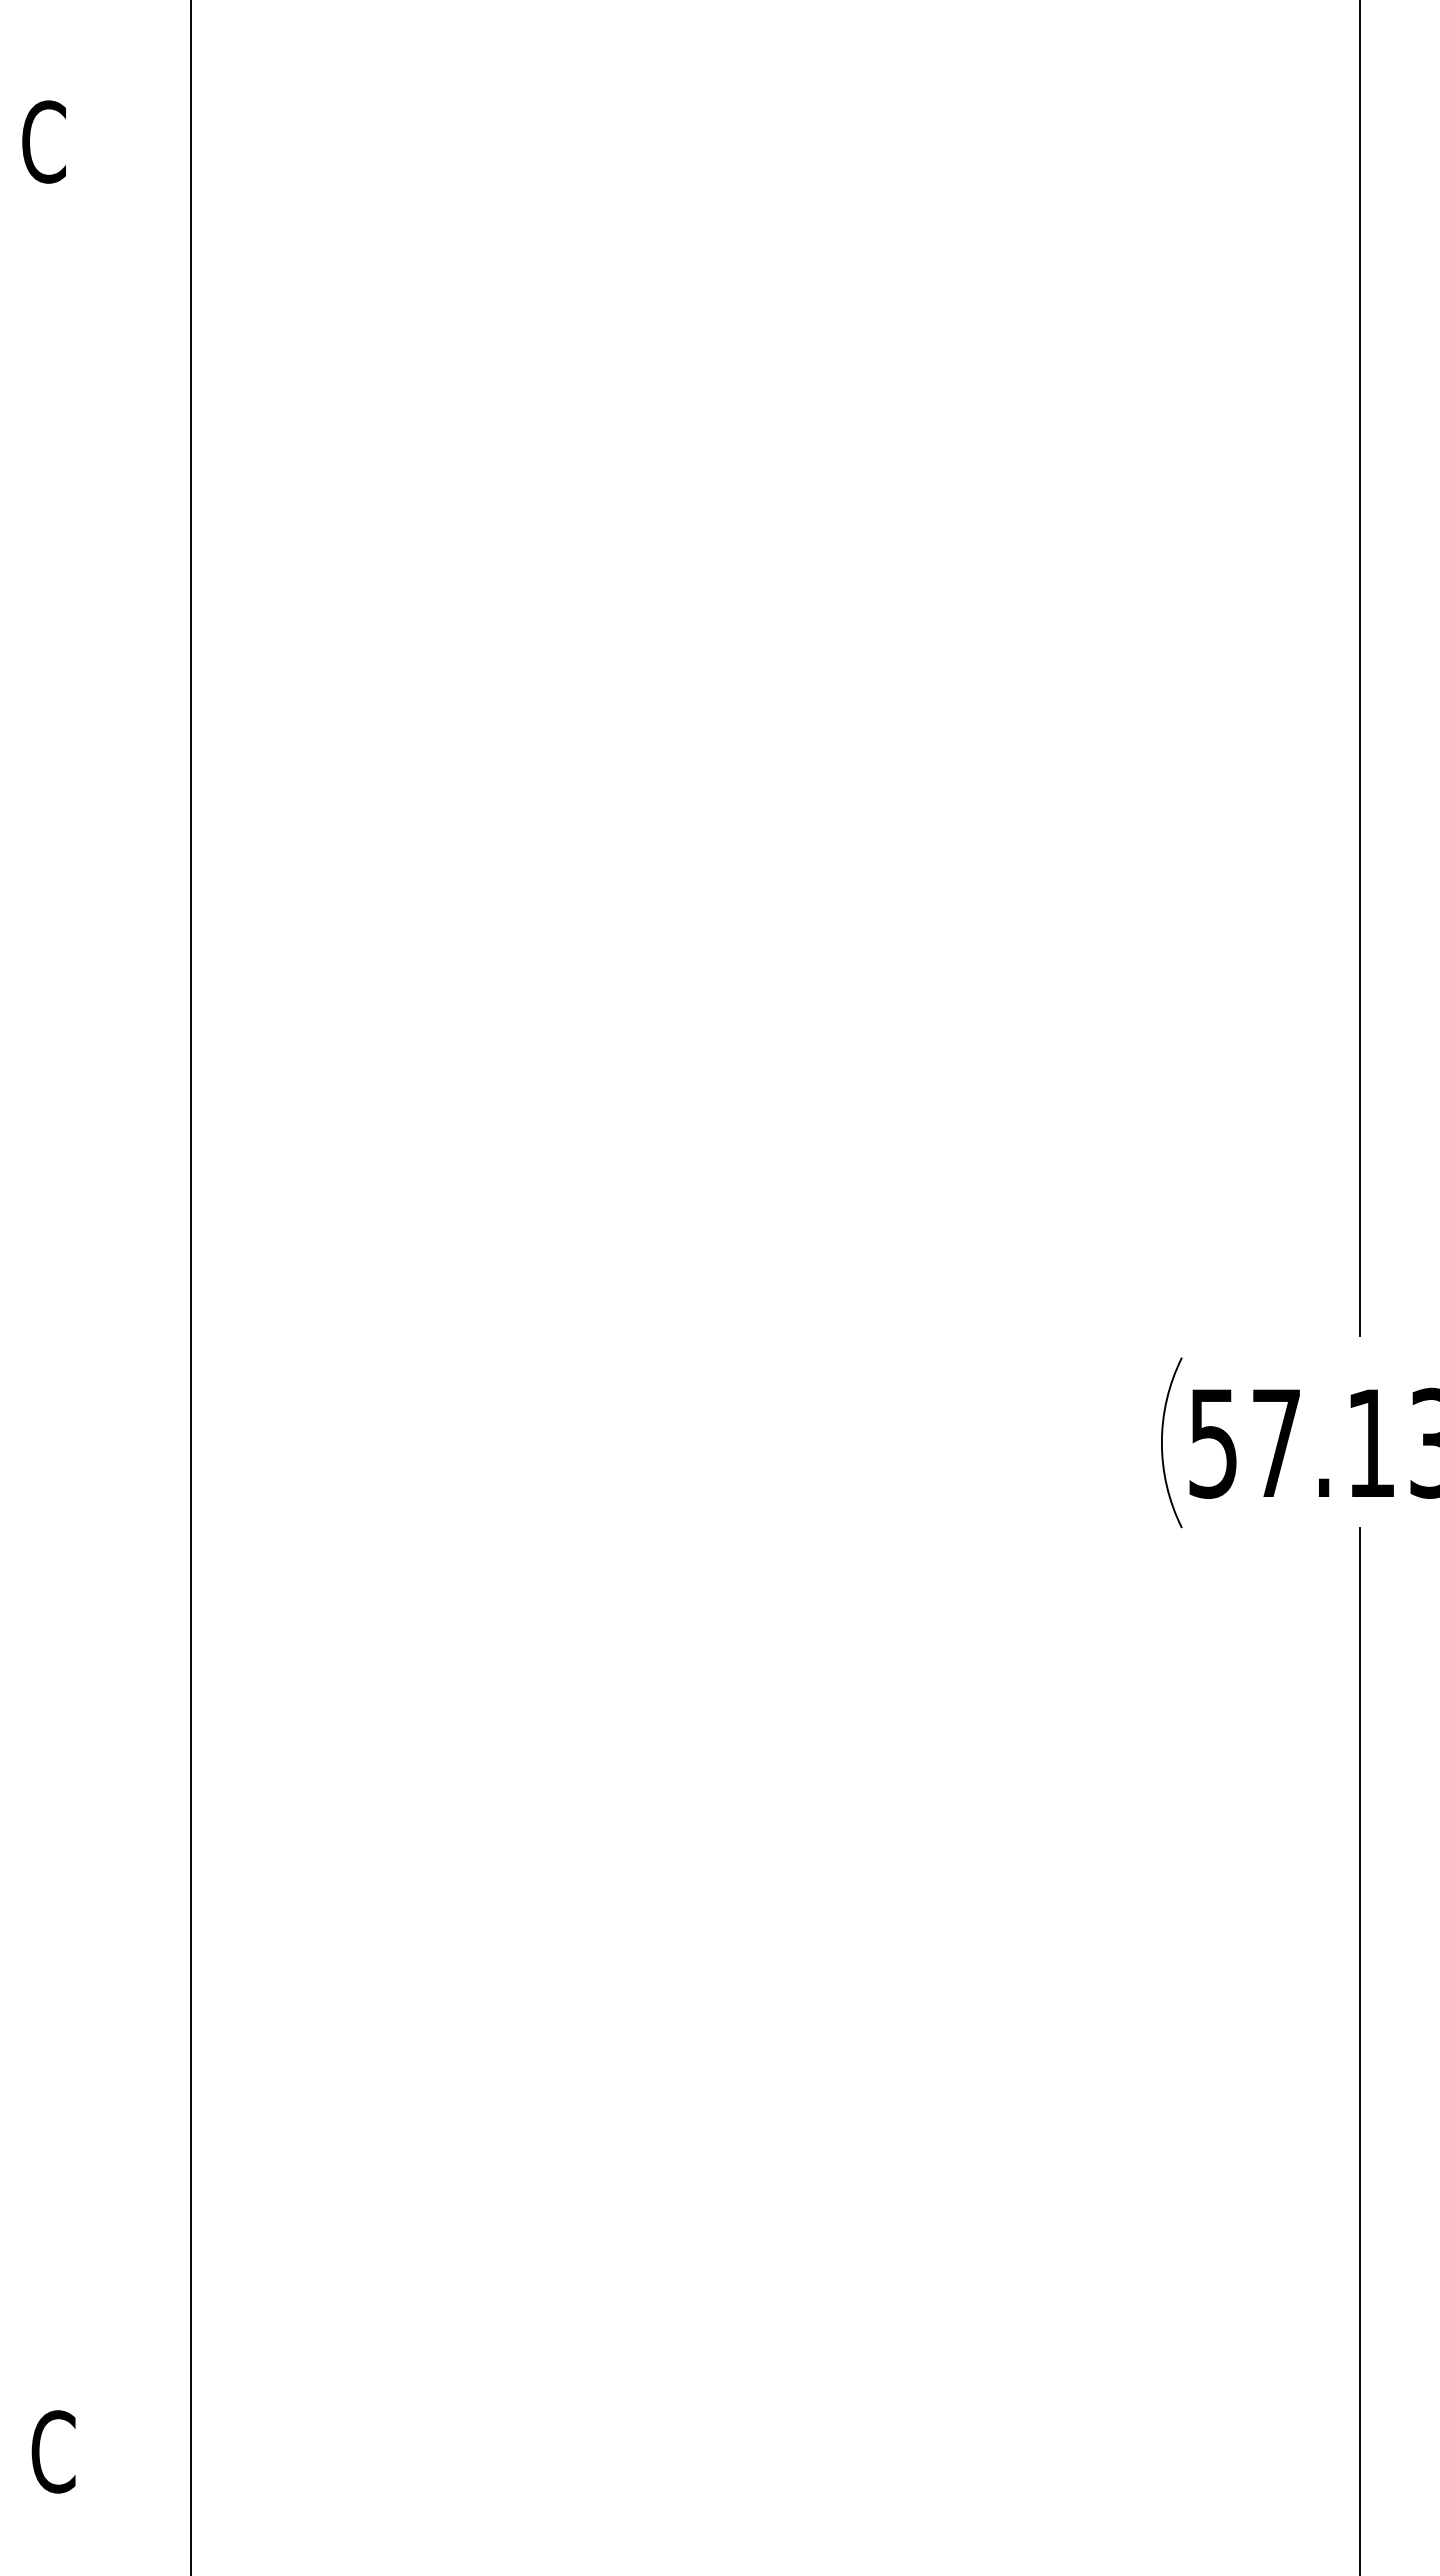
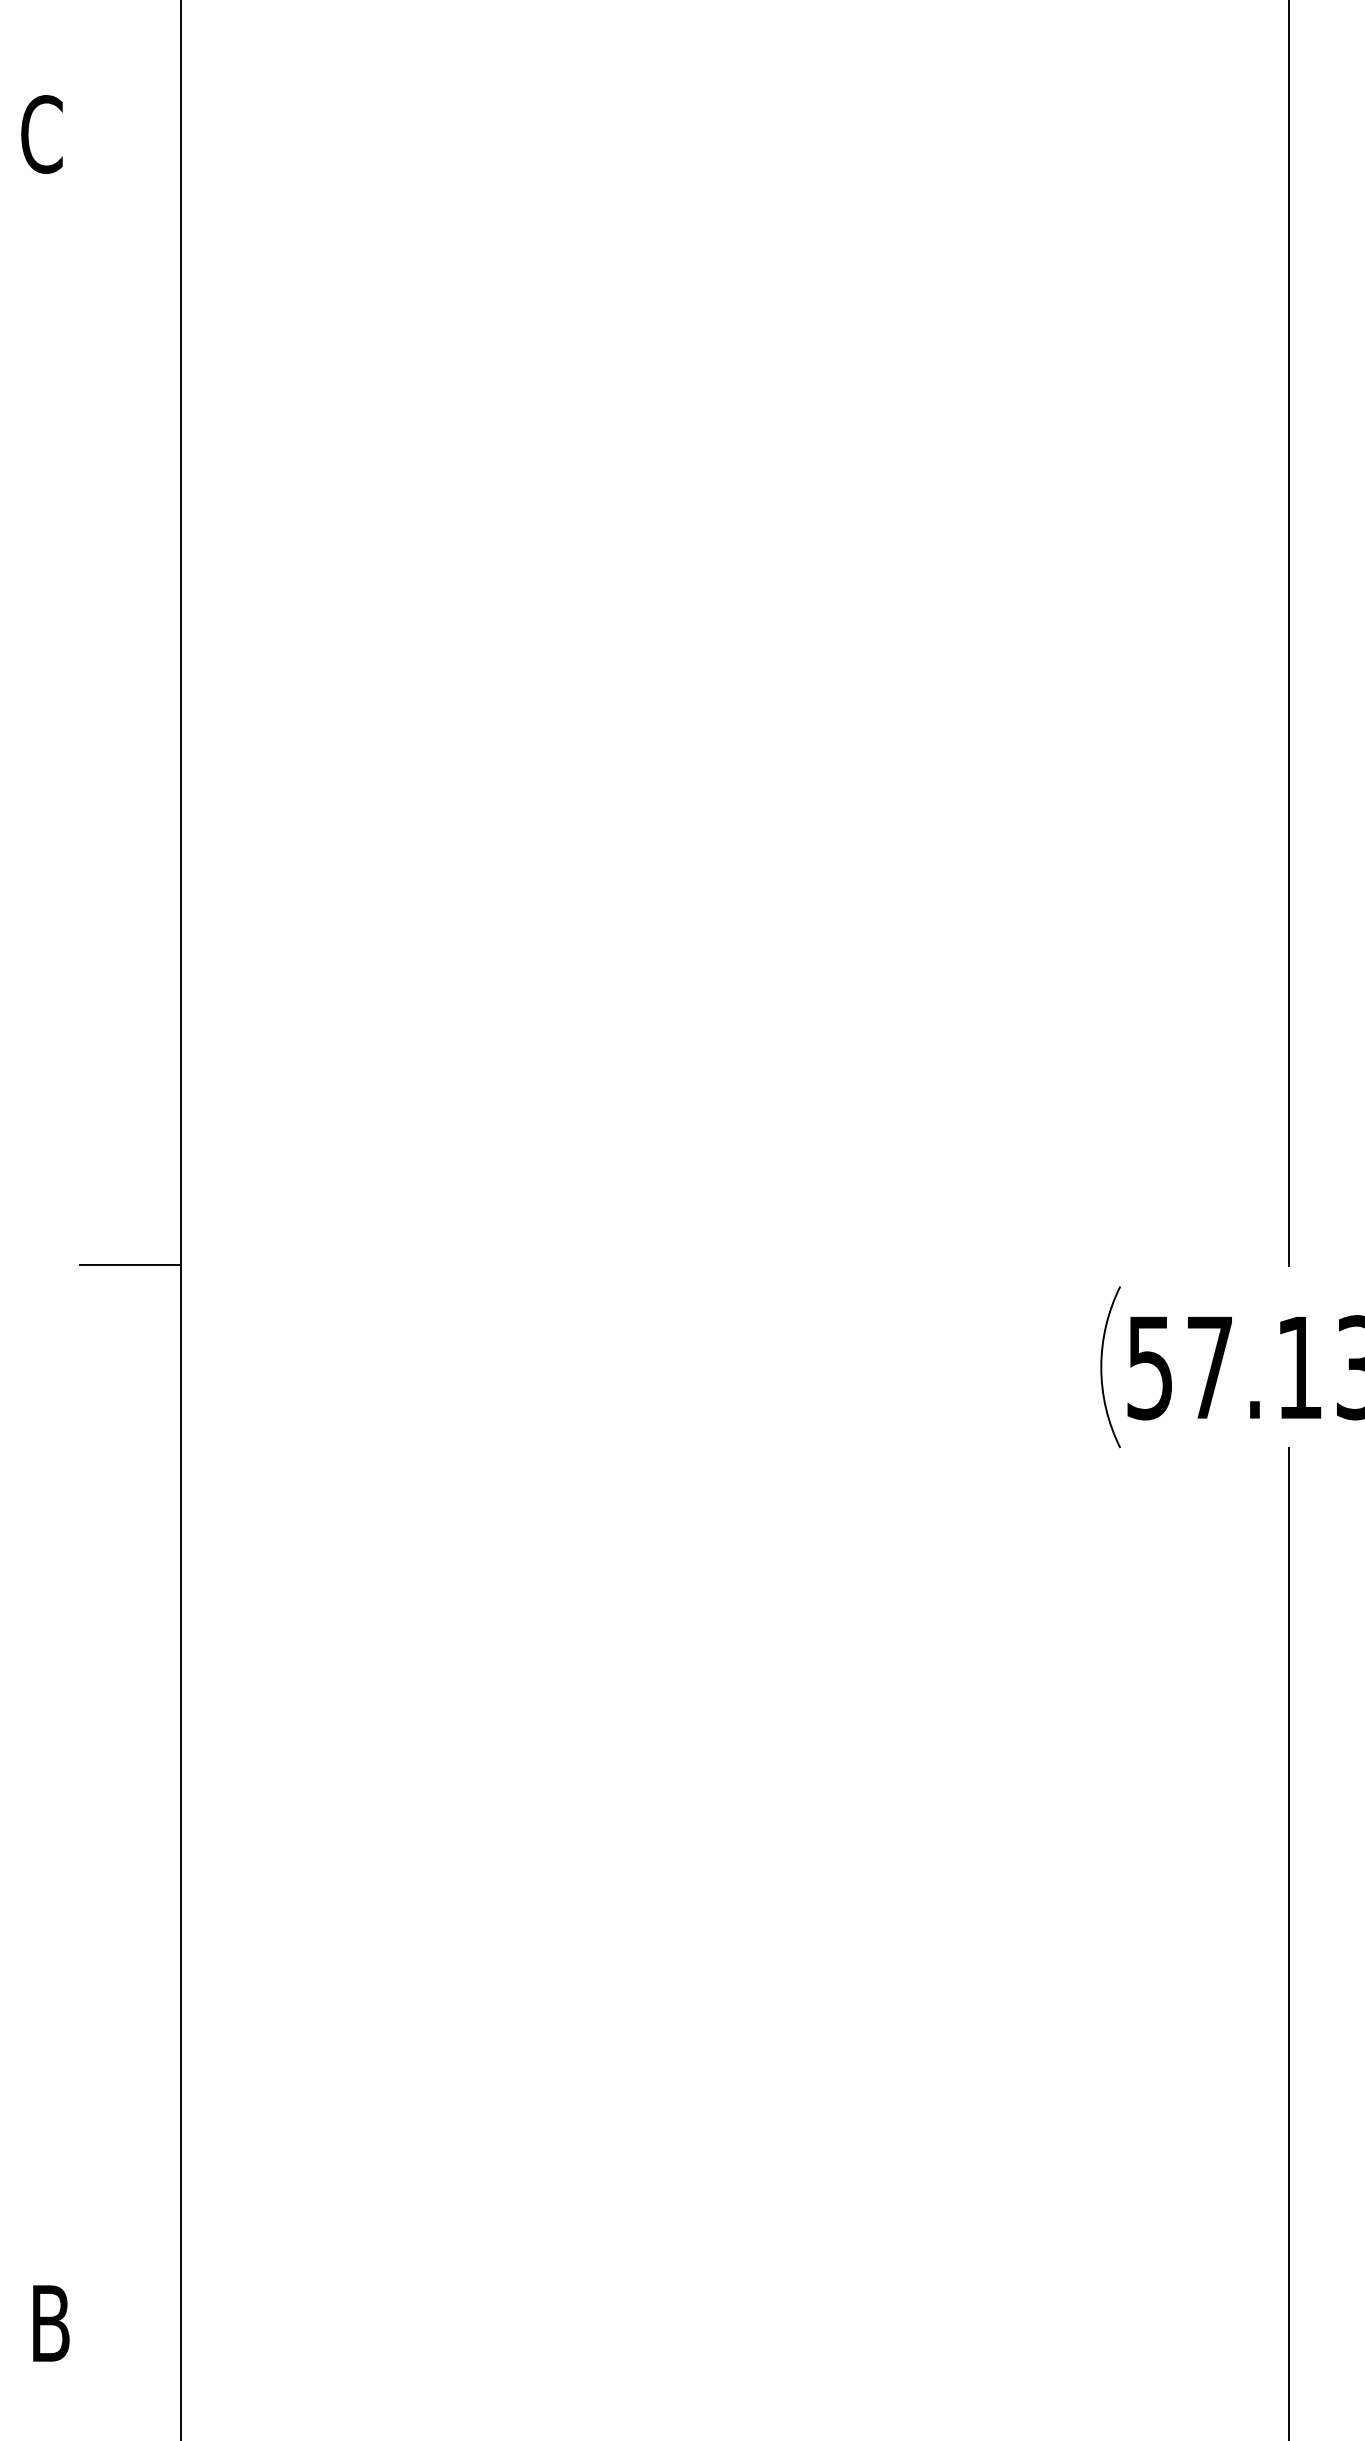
line: (137, 1334) -> (130, 1264), added
text: (53, 2451) -> (50, 2323), C -> B

